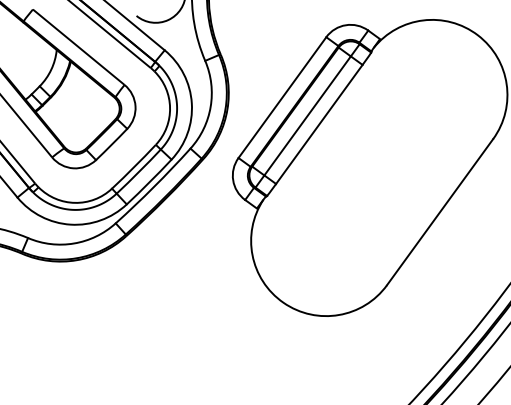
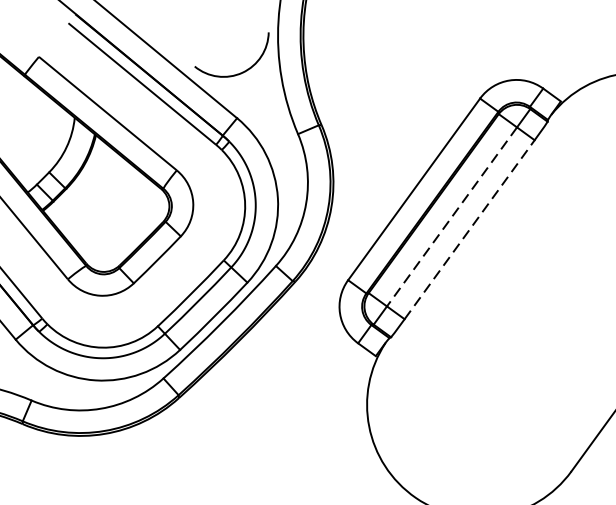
line: (307, 115) -> (451, 216), solid -> dashed
line: (319, 124) -> (469, 229), solid -> dashed

